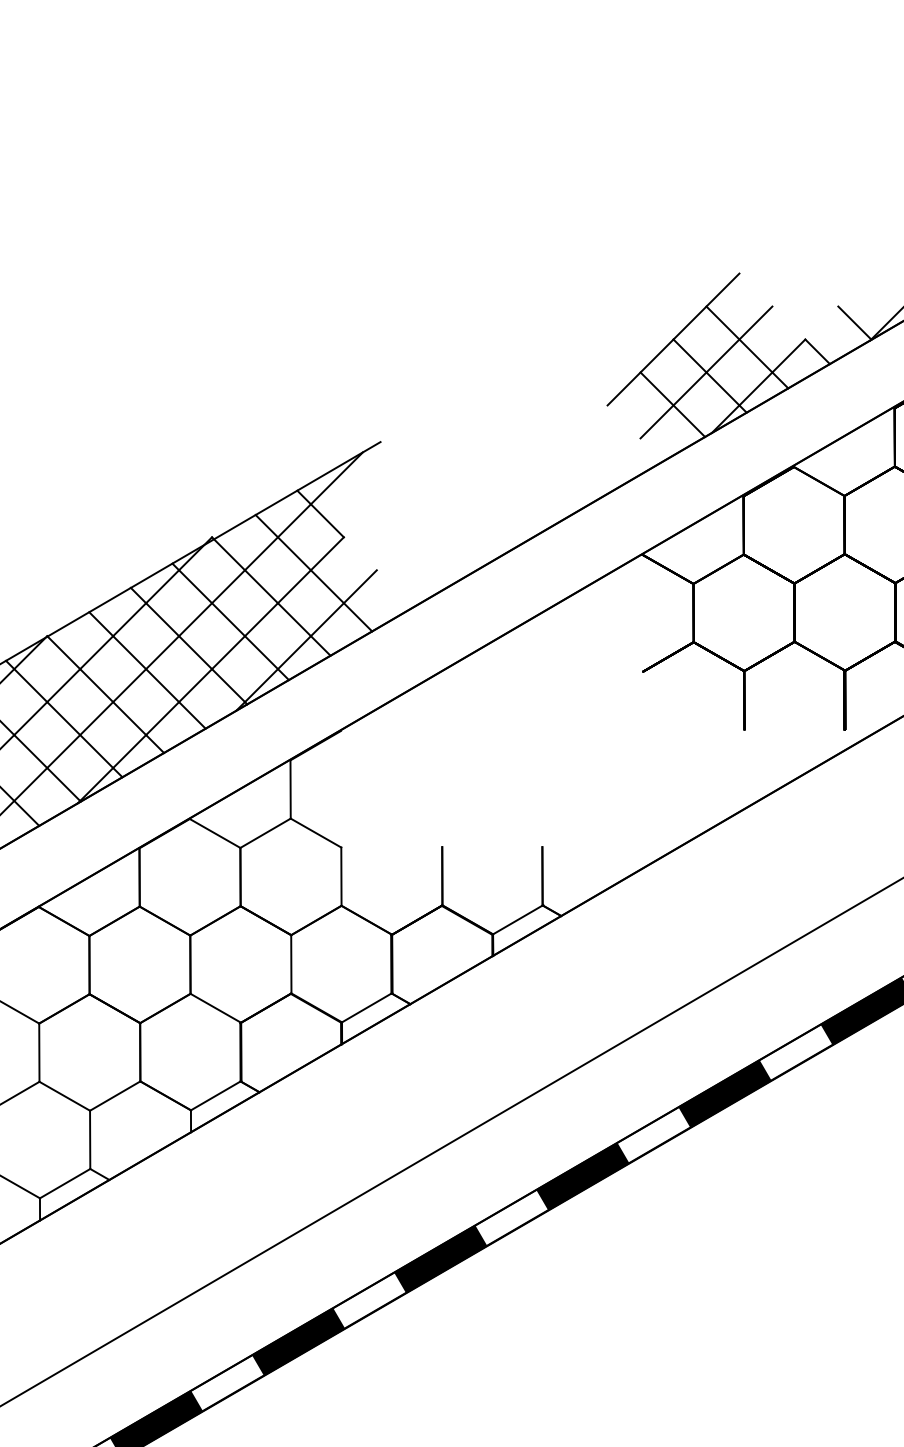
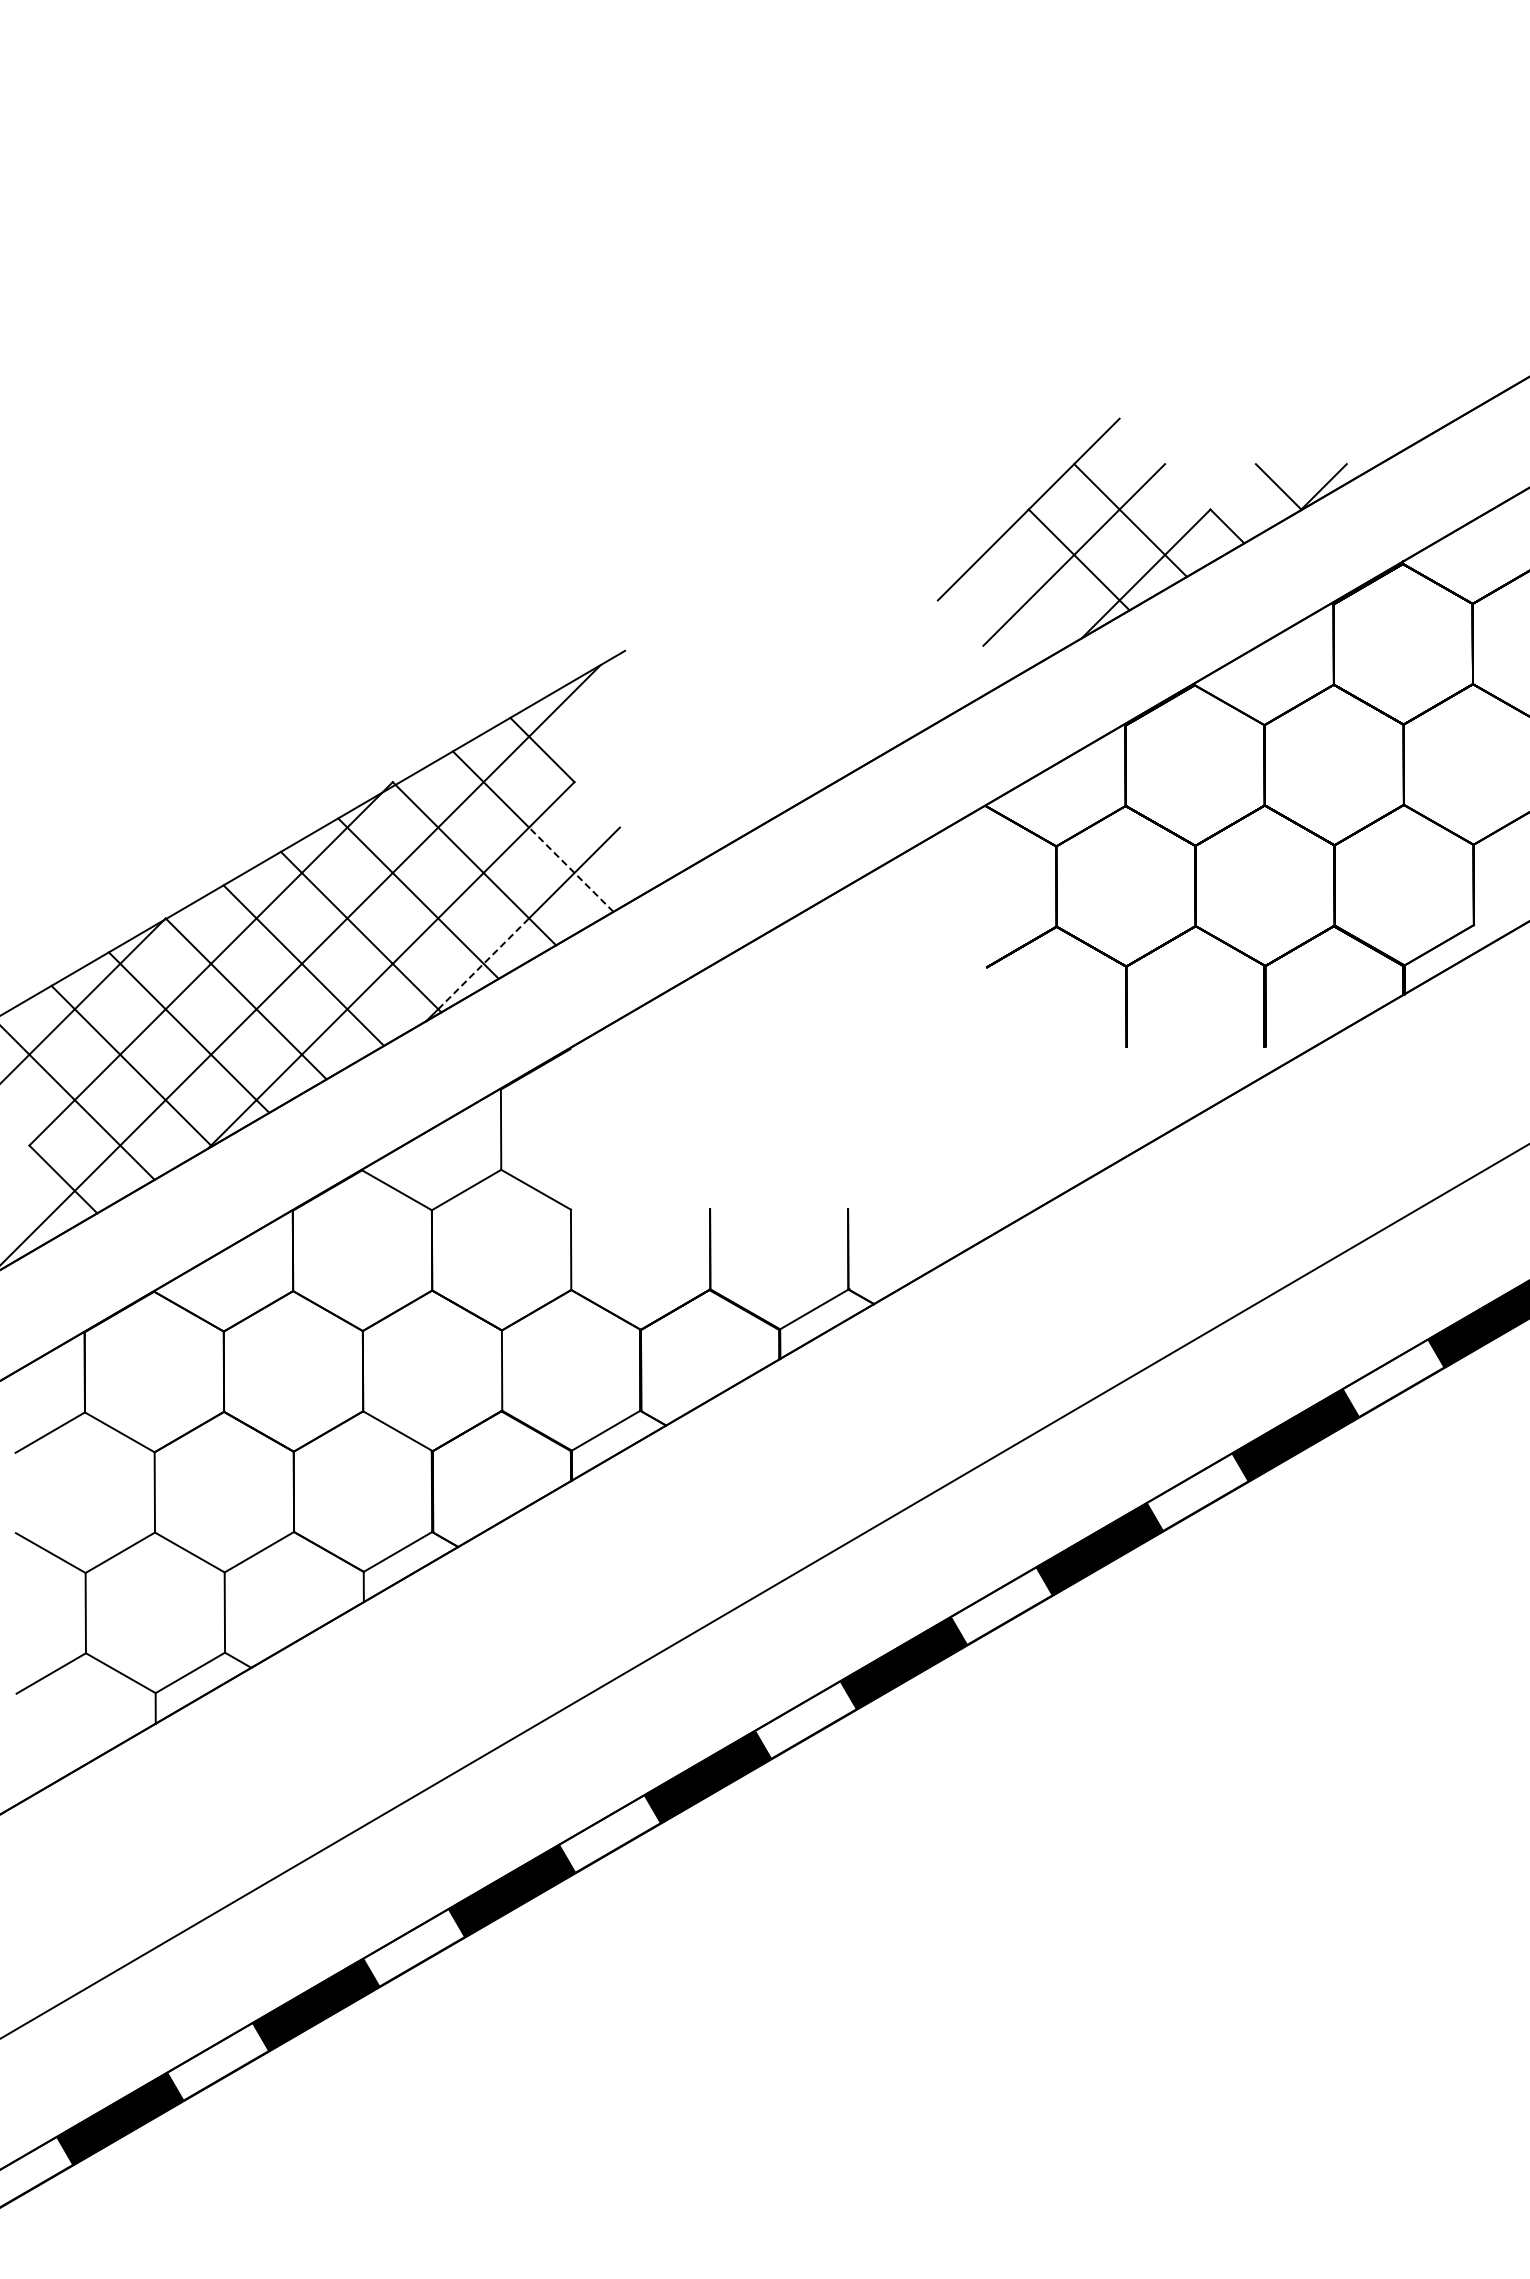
line: (672, 404) -> (1027, 598), removed
line: (341, 600) -> (571, 869), solid -> dashed
line: (278, 668) -> (484, 963), solid -> dashed

